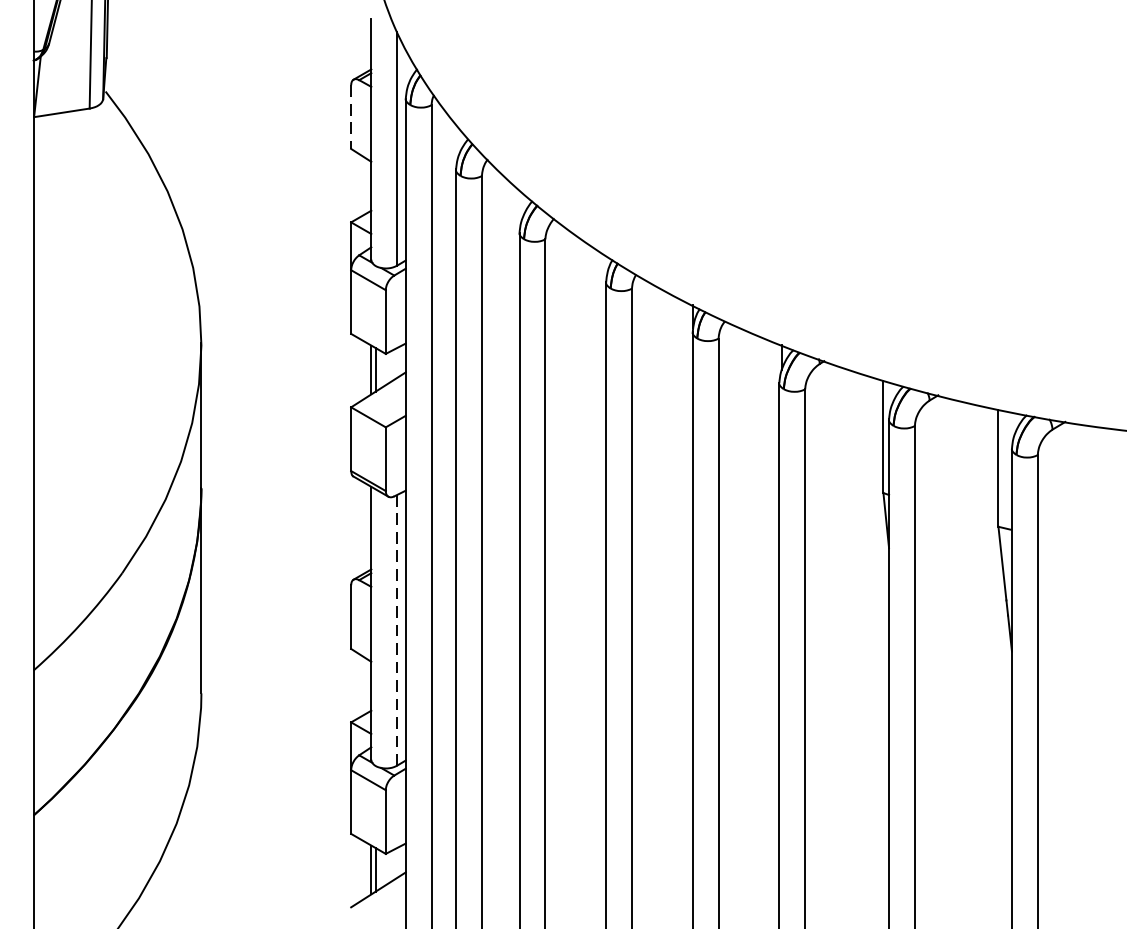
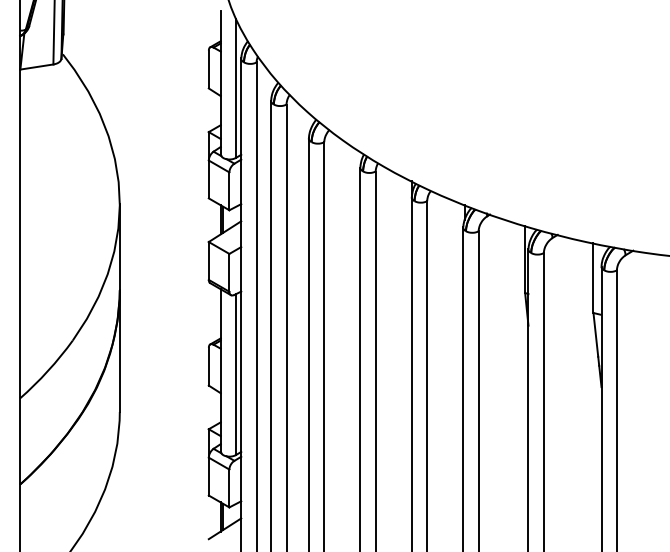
line: (350, 117) -> (208, 69), dashed -> solid
line: (397, 631) -> (236, 375), dashed -> solid

